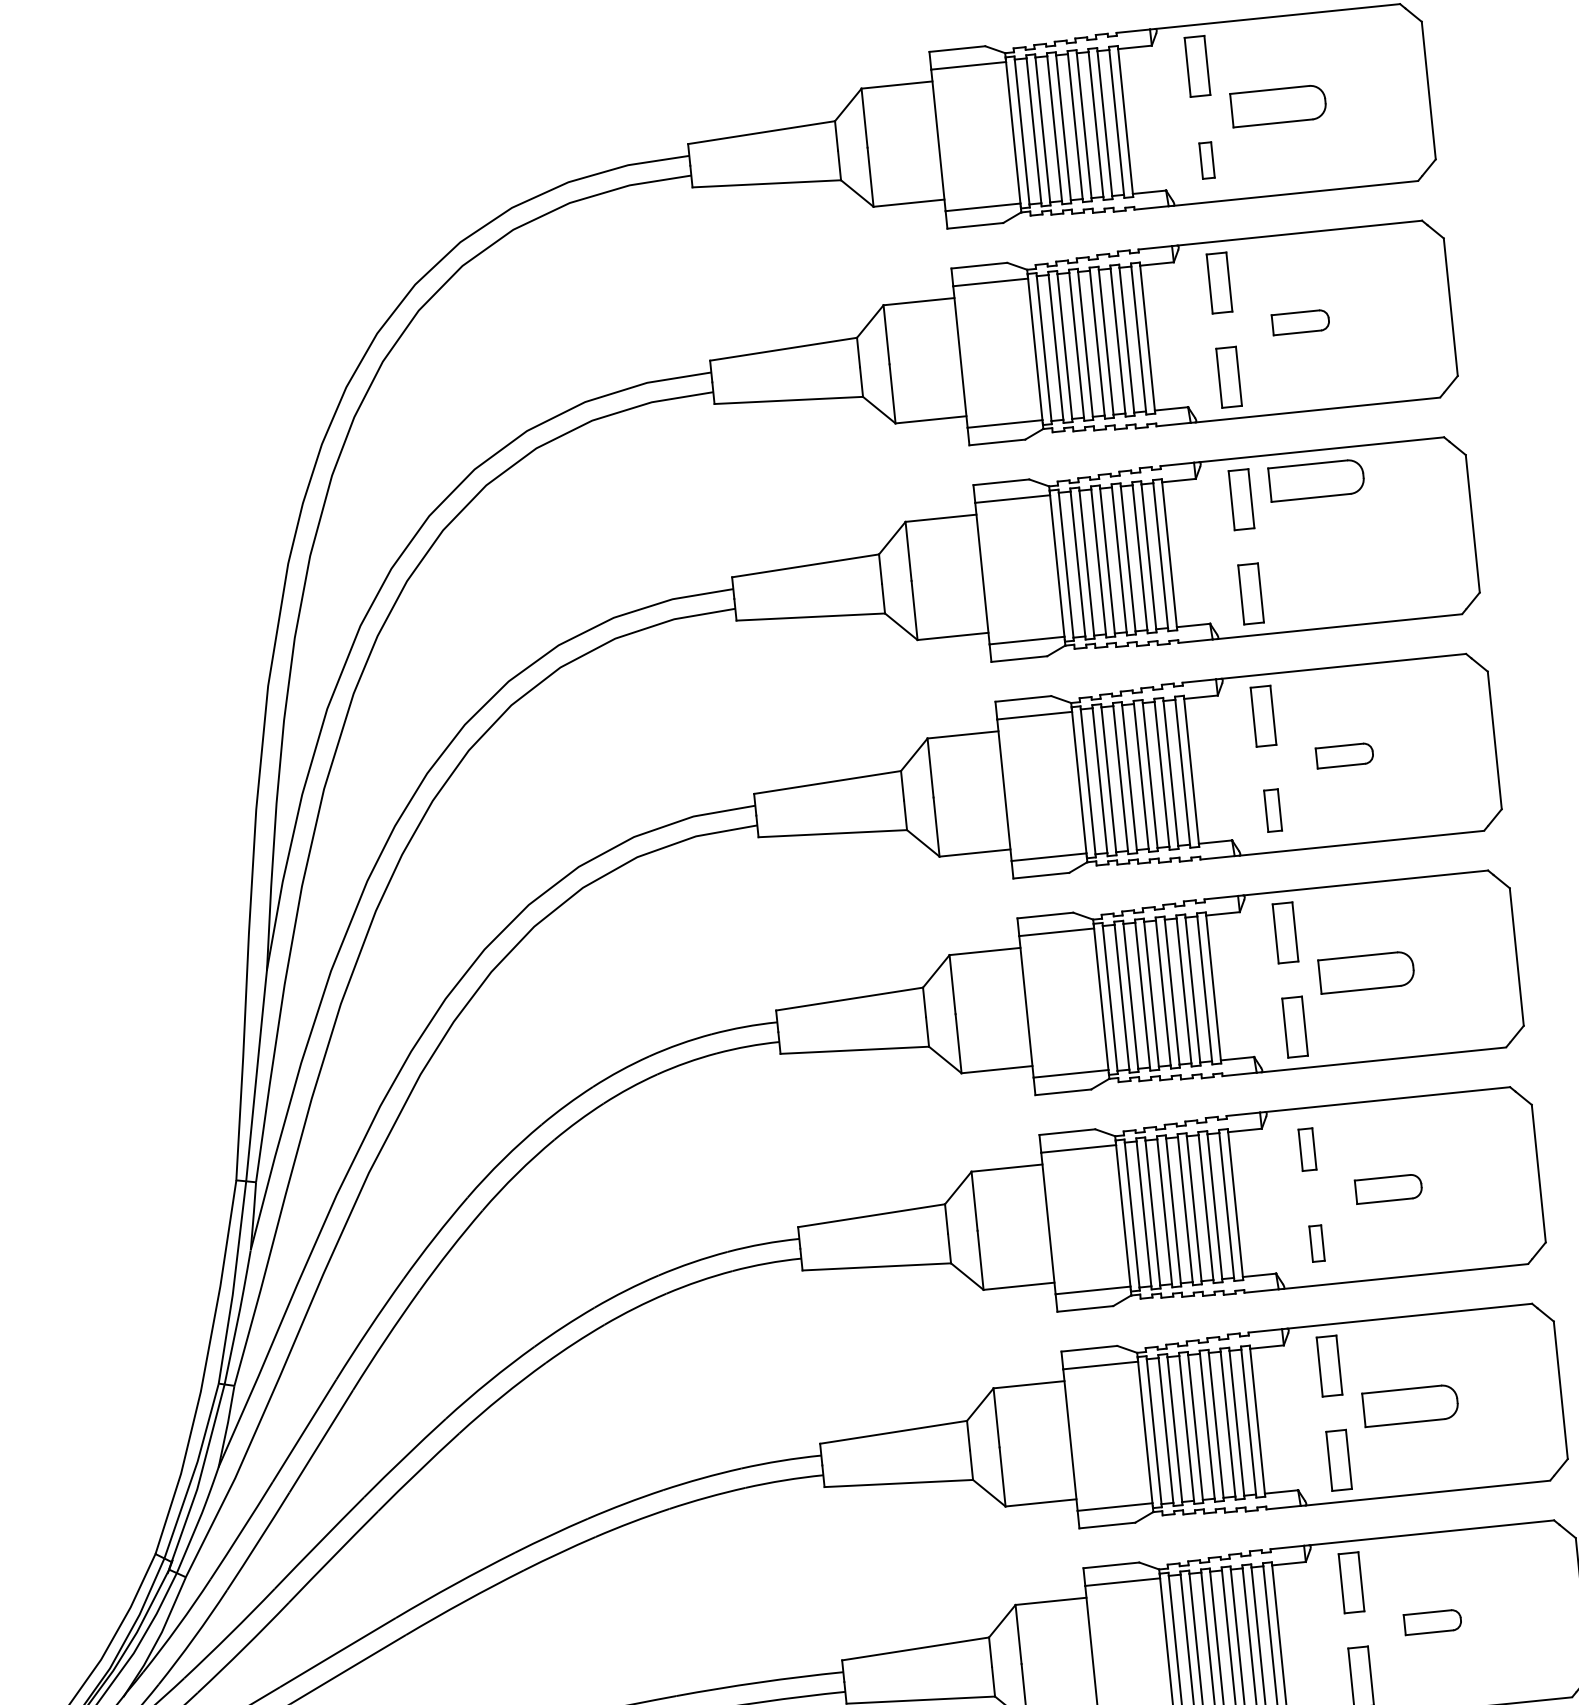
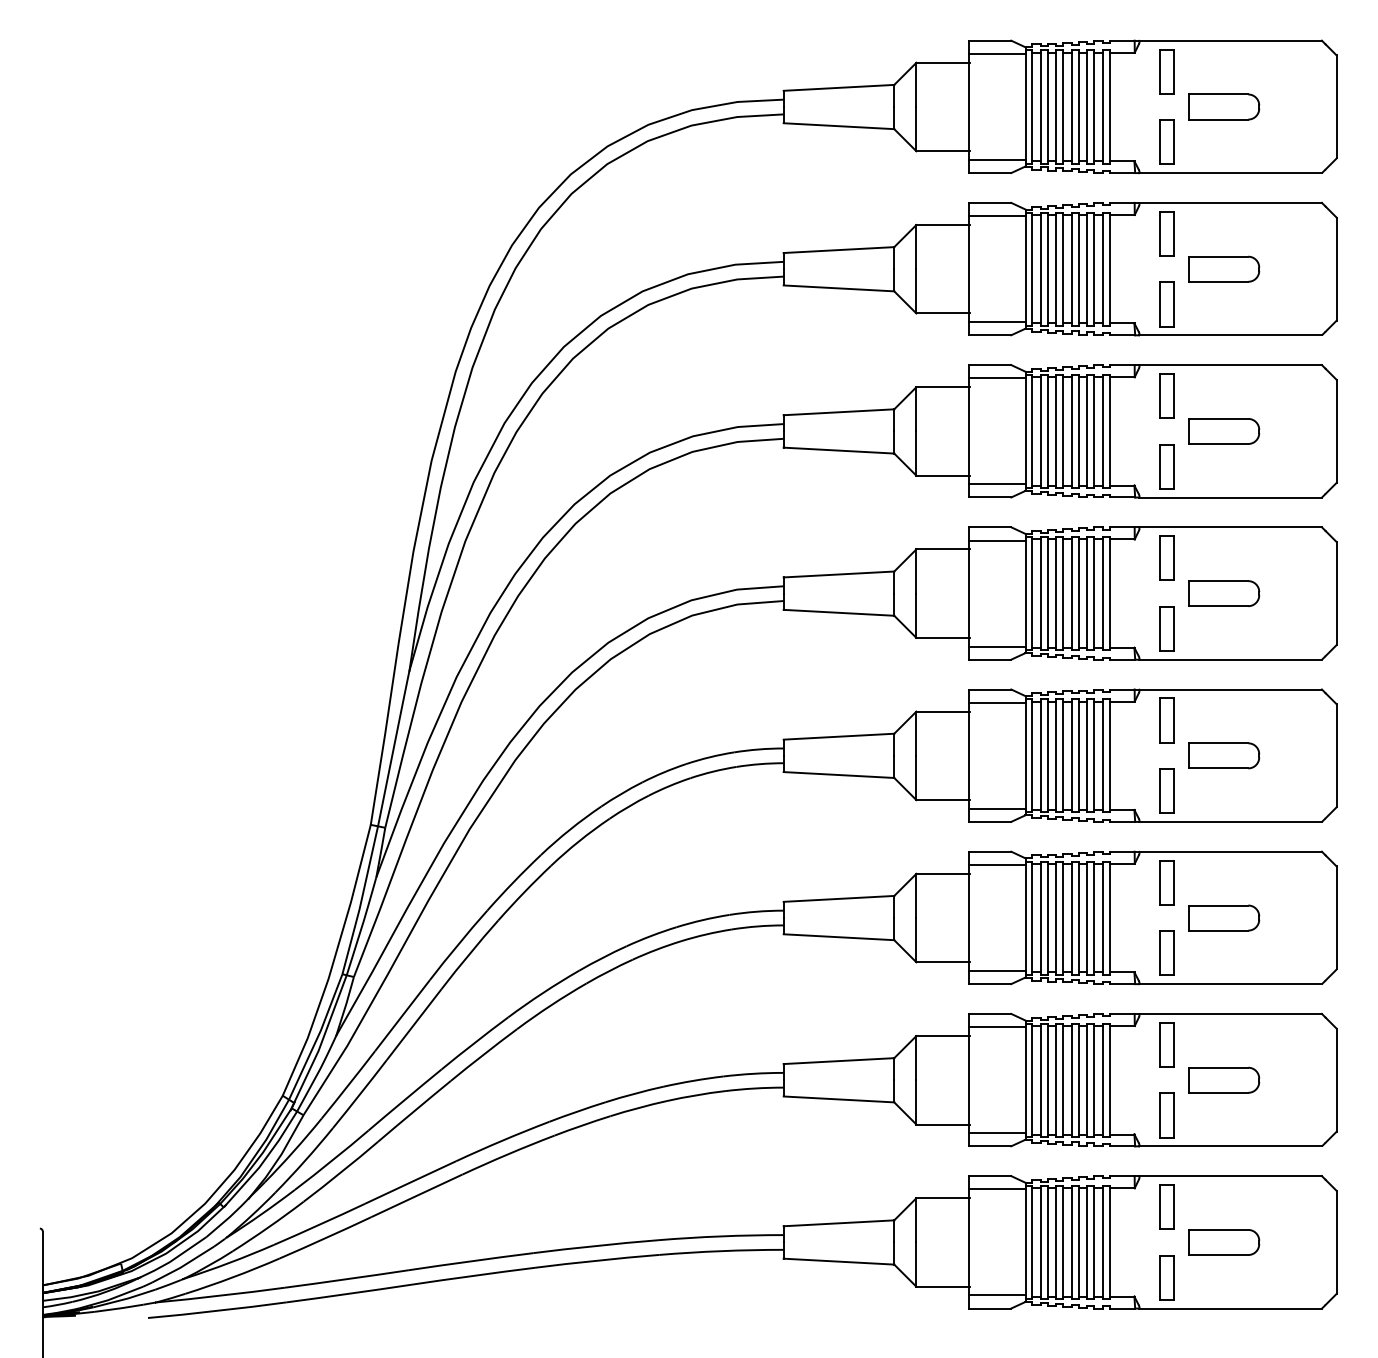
part: (1206, 159) -> (1166, 141), size x1.67
part: (1300, 321) -> (1224, 268), size x1.67
part: (1317, 480) -> (1224, 431), moved
part: (1345, 755) -> (1224, 593), size x1.67
part: (1272, 810) -> (1166, 628), size x1.43
part: (1306, 1149) -> (1166, 882), size x1.43
part: (1388, 1188) -> (1224, 917), size x1.43
part: (1316, 1242) -> (1166, 952), size x1.67
part: (1433, 1622) -> (1224, 1242), size x1.67

